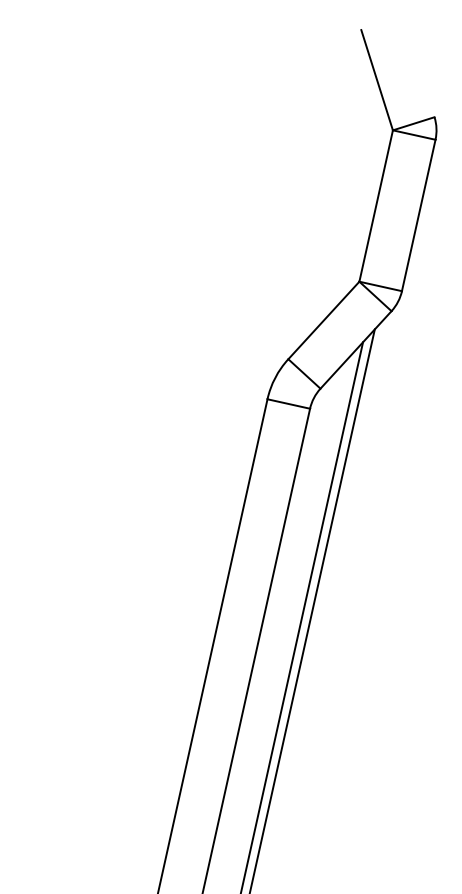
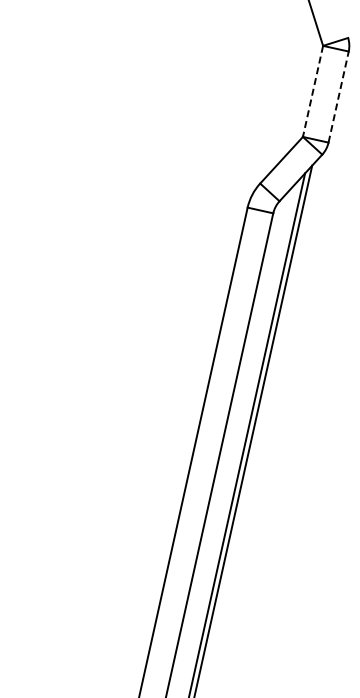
line: (376, 206) -> (313, 91), solid -> dashed
line: (418, 216) -> (338, 97), solid -> dashed

